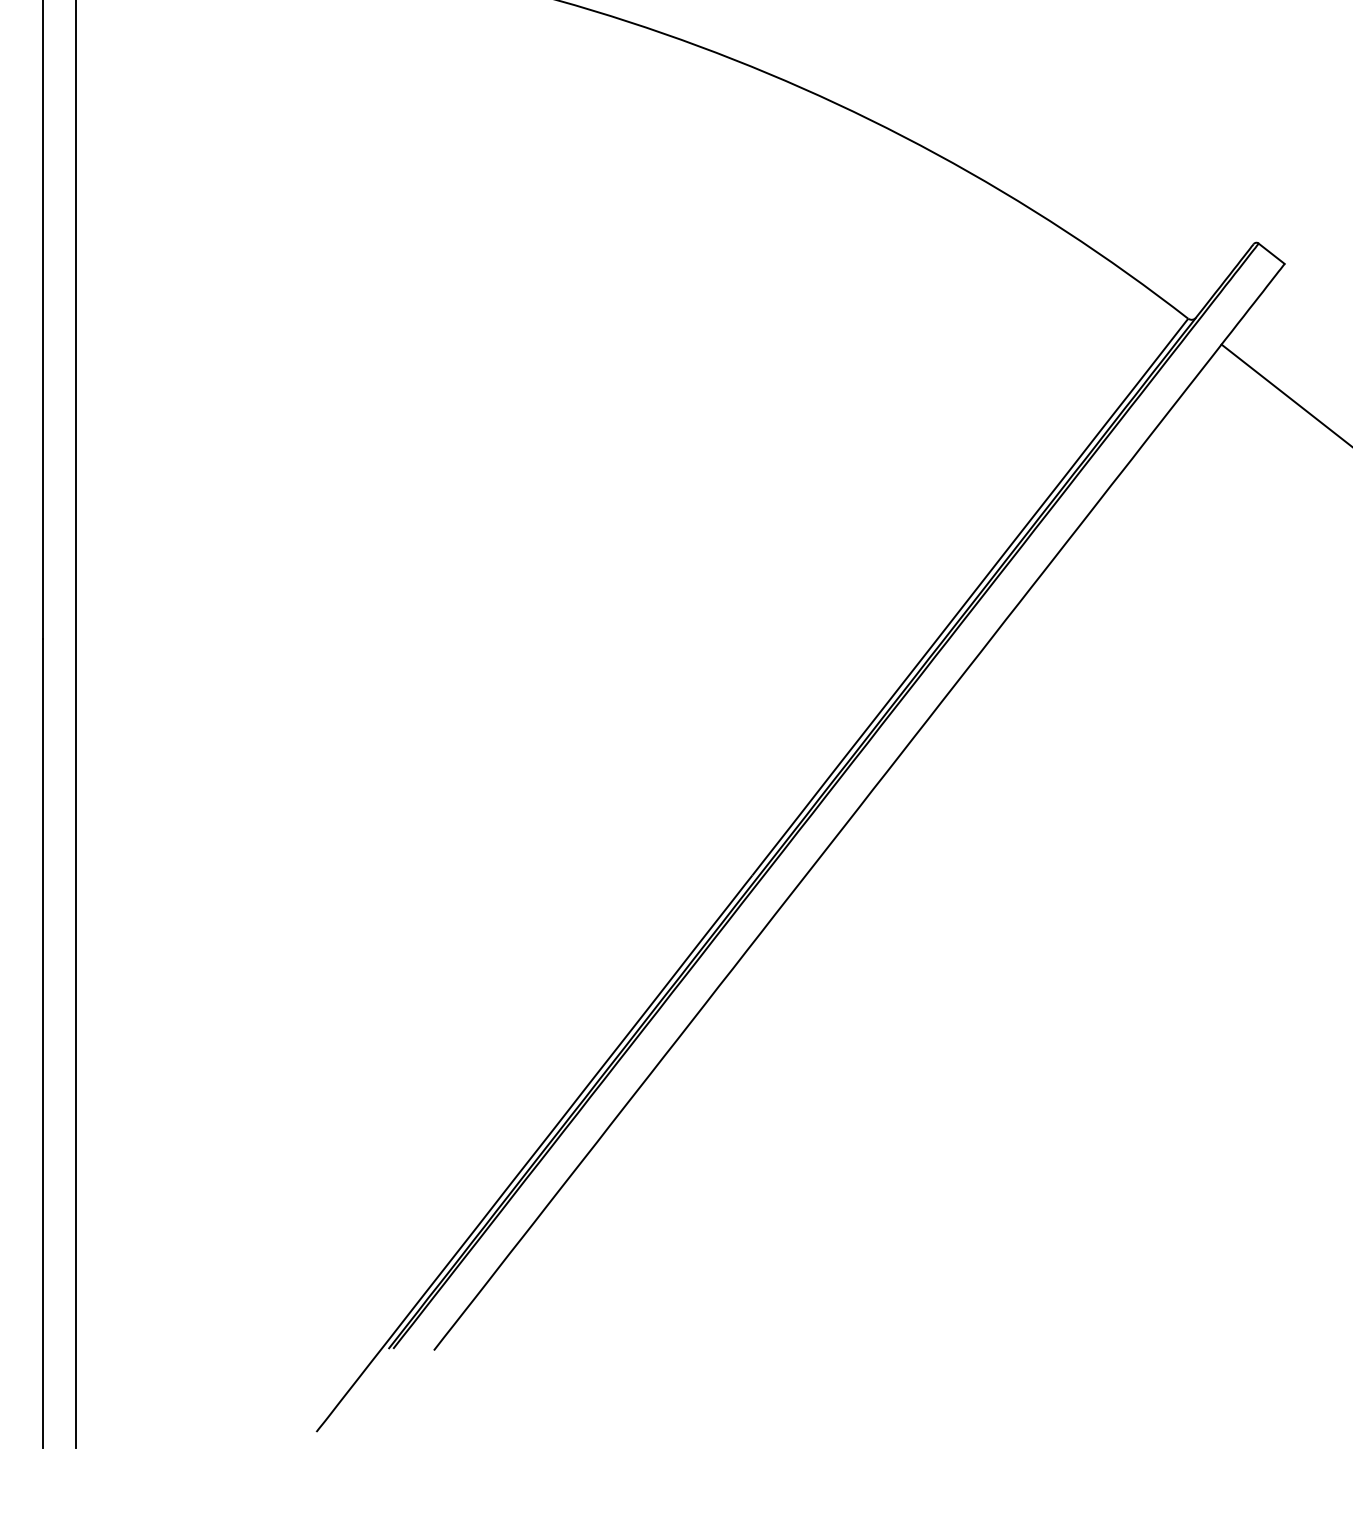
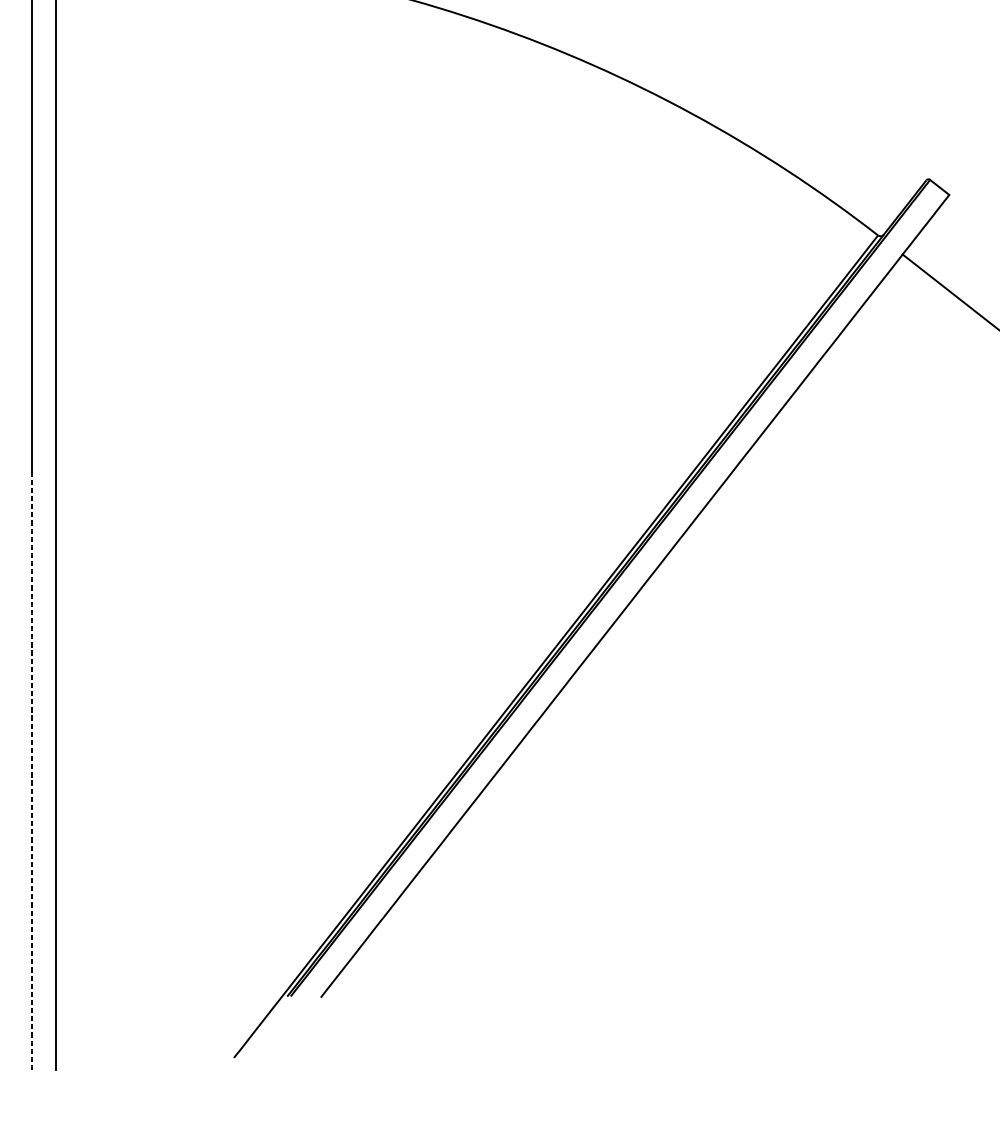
line: (42, 1043) -> (31, 770), solid -> dashed

